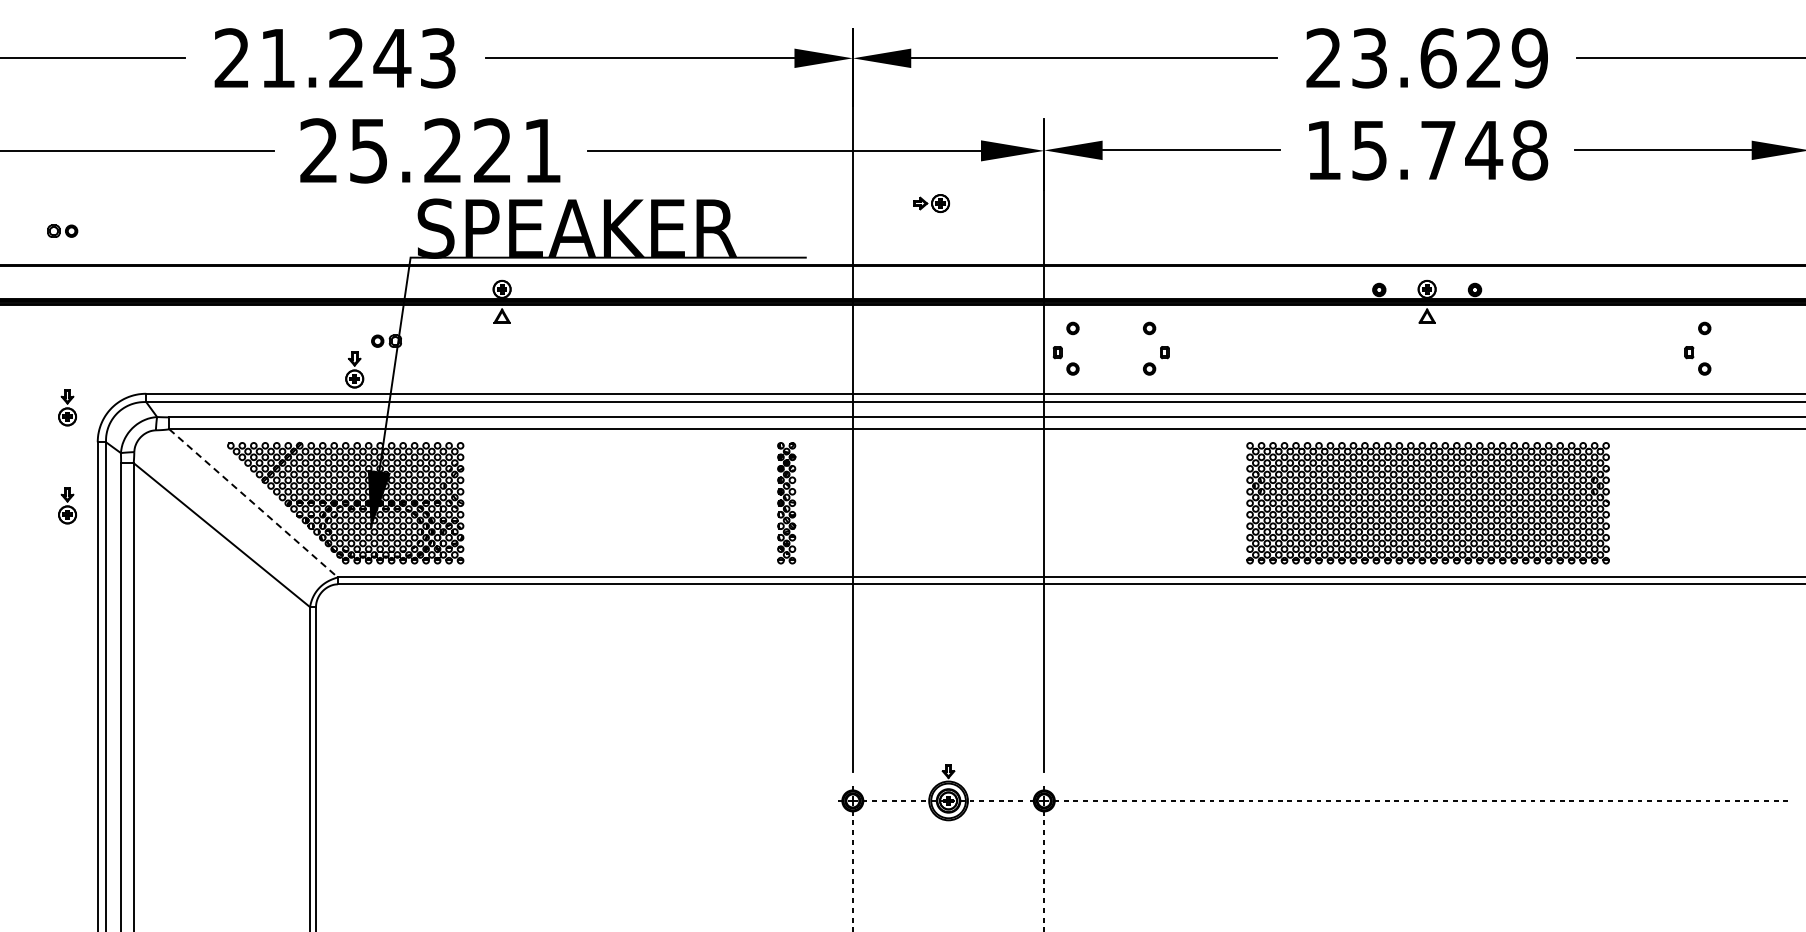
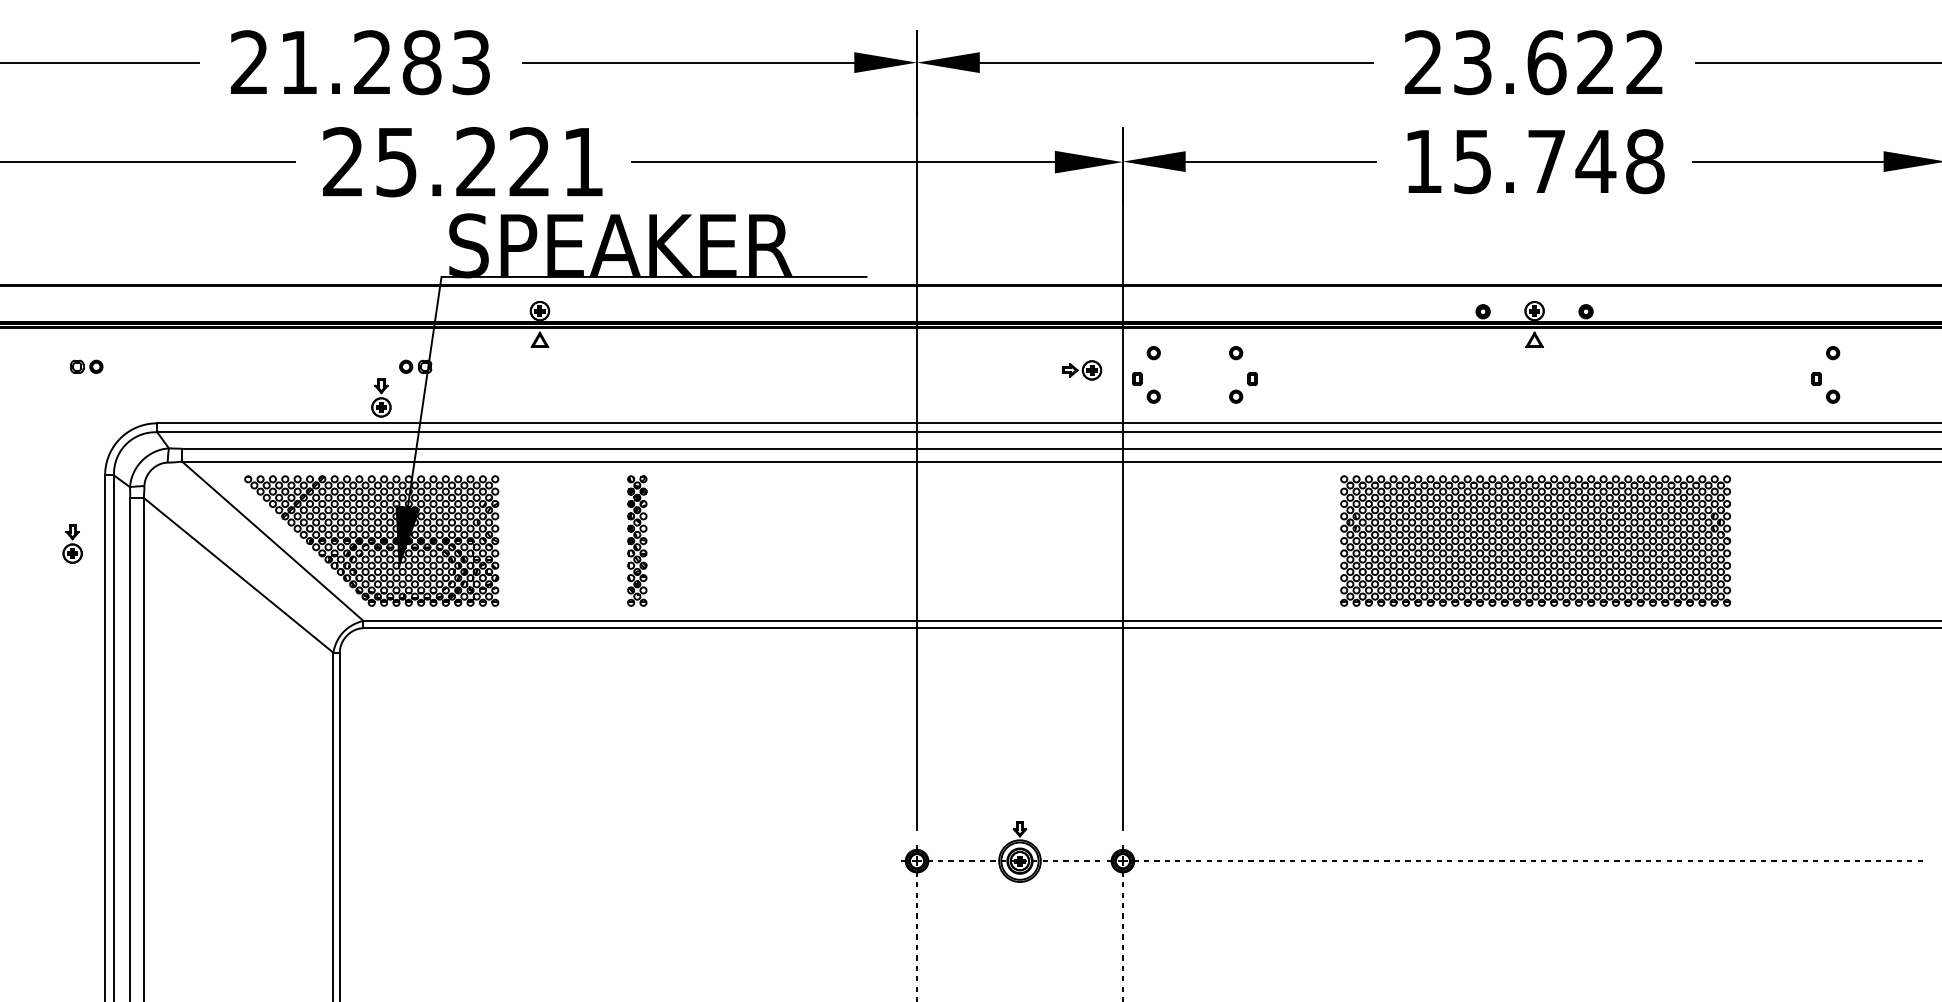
text: (392, 58) -> (422, 62), 21.243 -> 21.283
text: (1529, 58) -> (1644, 62), 23.629 -> 23.622
part: (931, 203) -> (1082, 370), moved
part: (62, 230) -> (86, 366), moved
part: (67, 407) -> (72, 438), removed
line: (253, 503) -> (272, 541), dashed -> solid
part: (786, 503) -> (637, 541), moved

